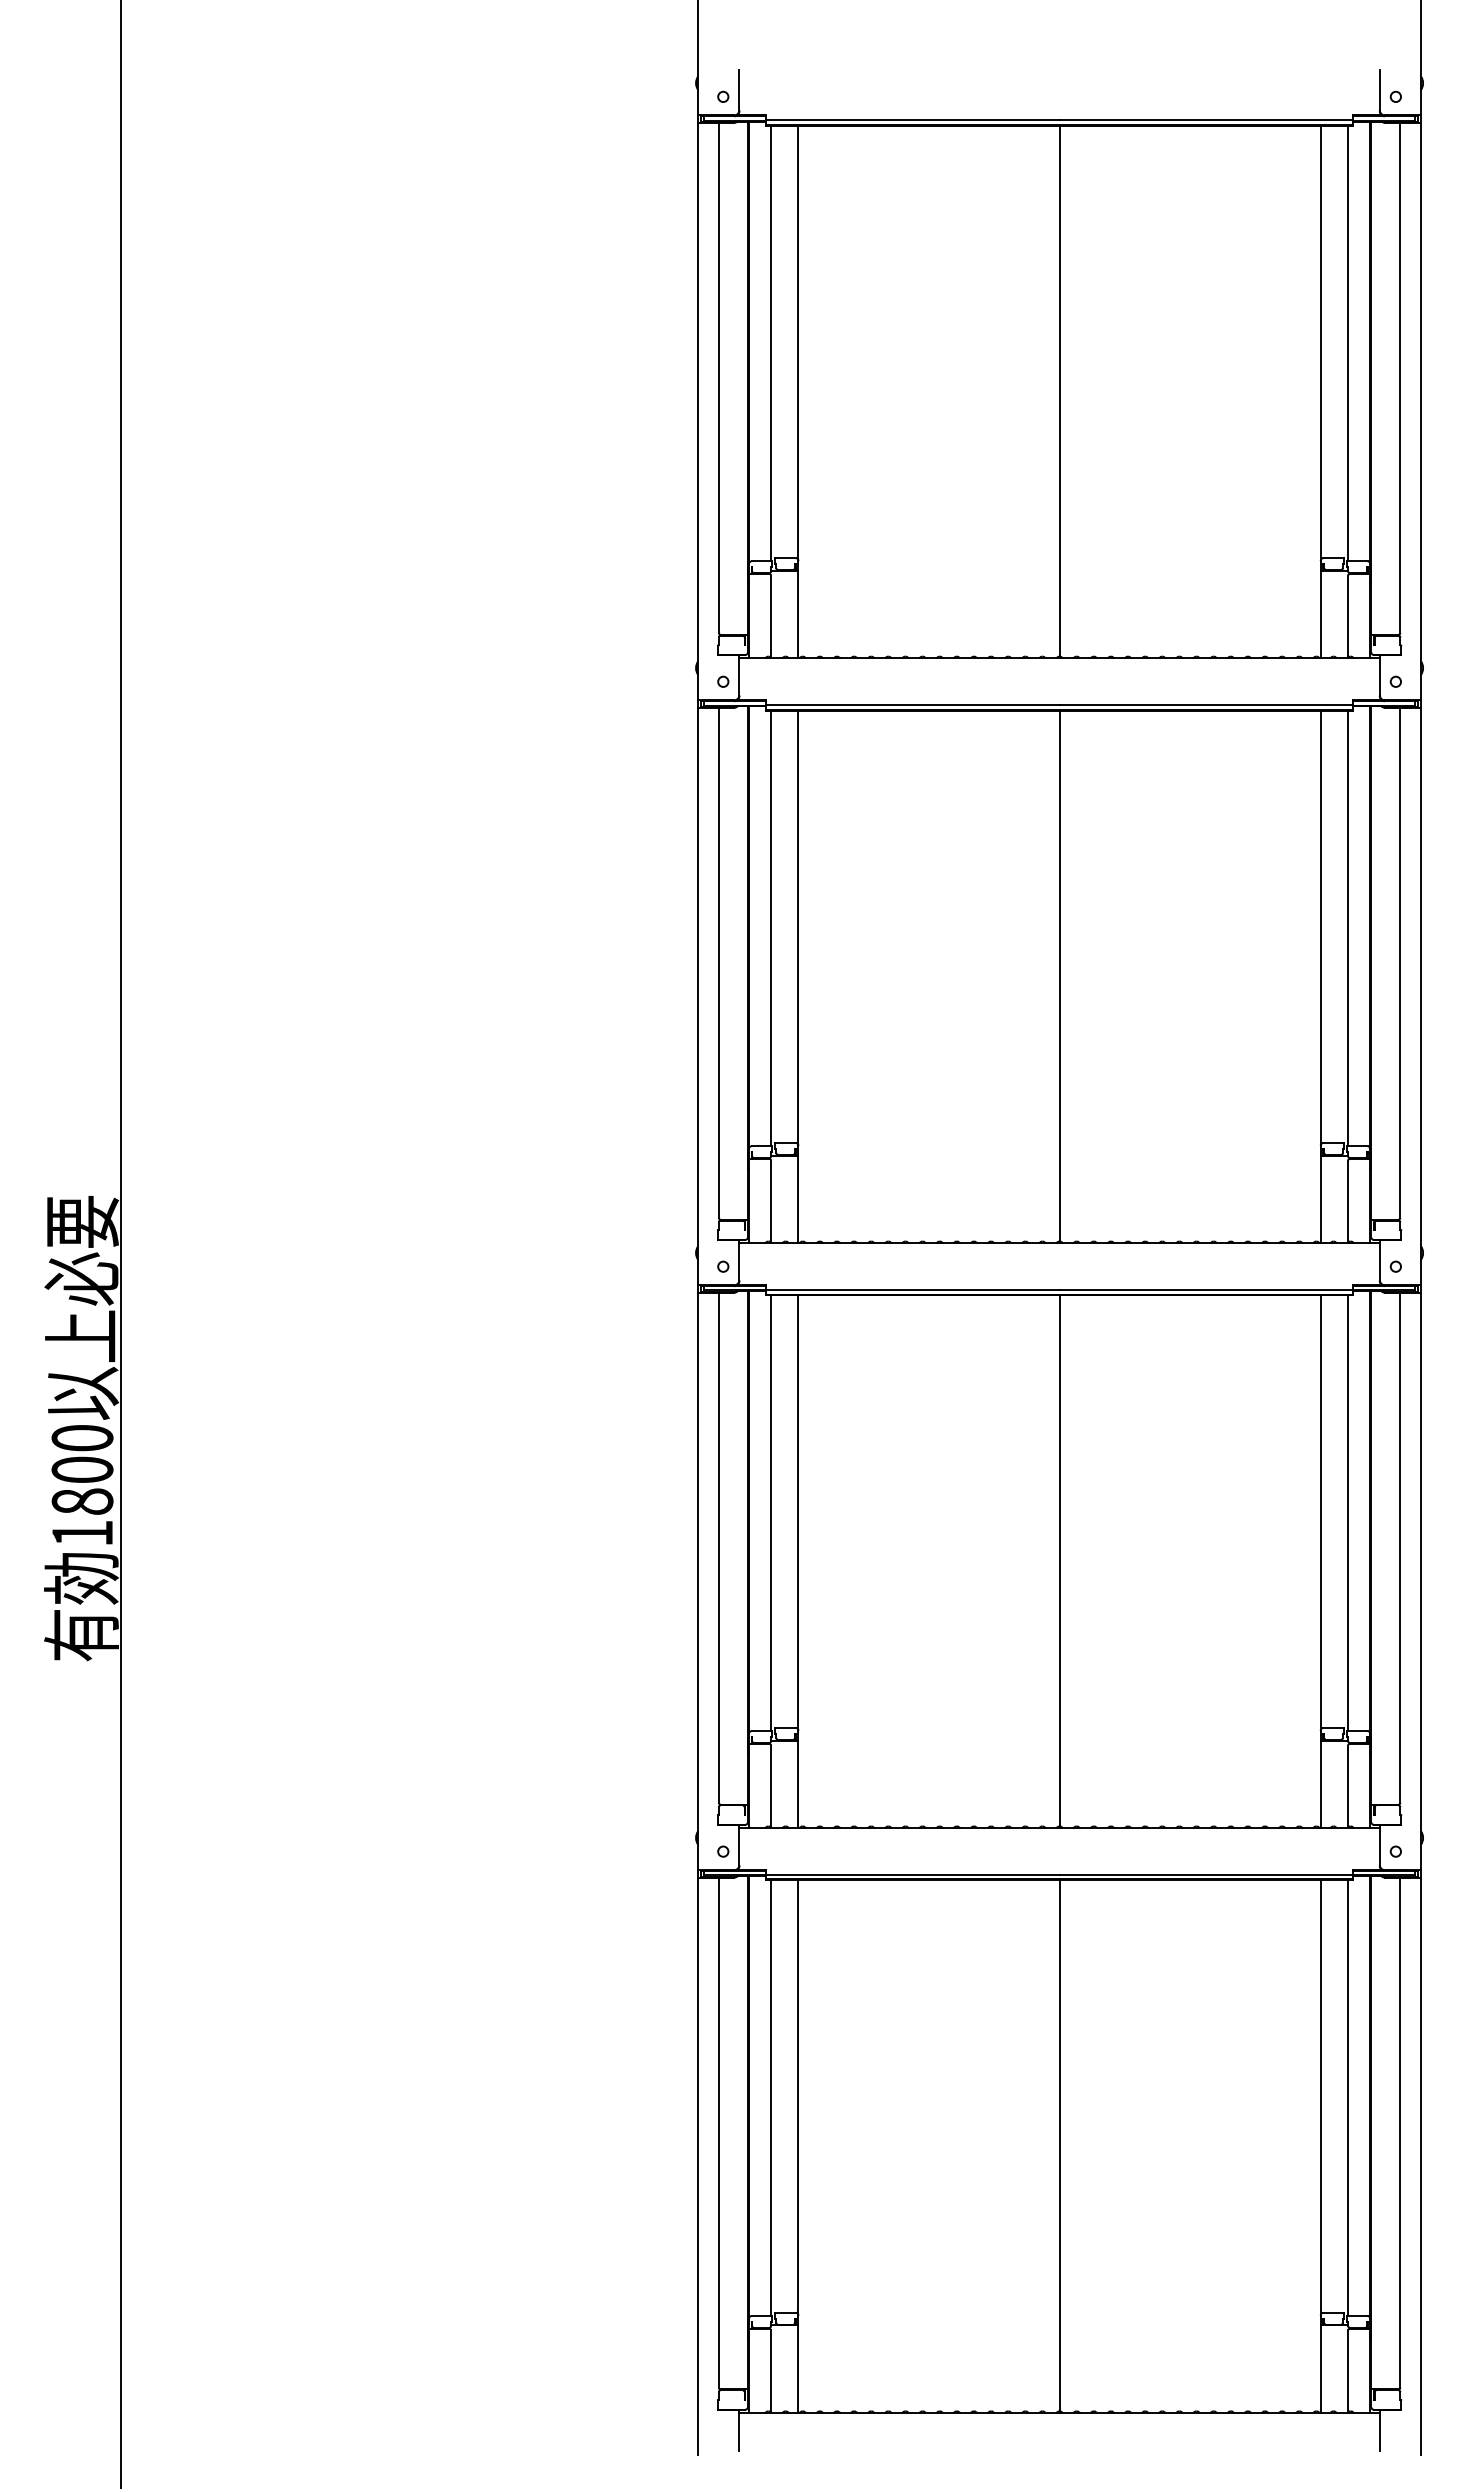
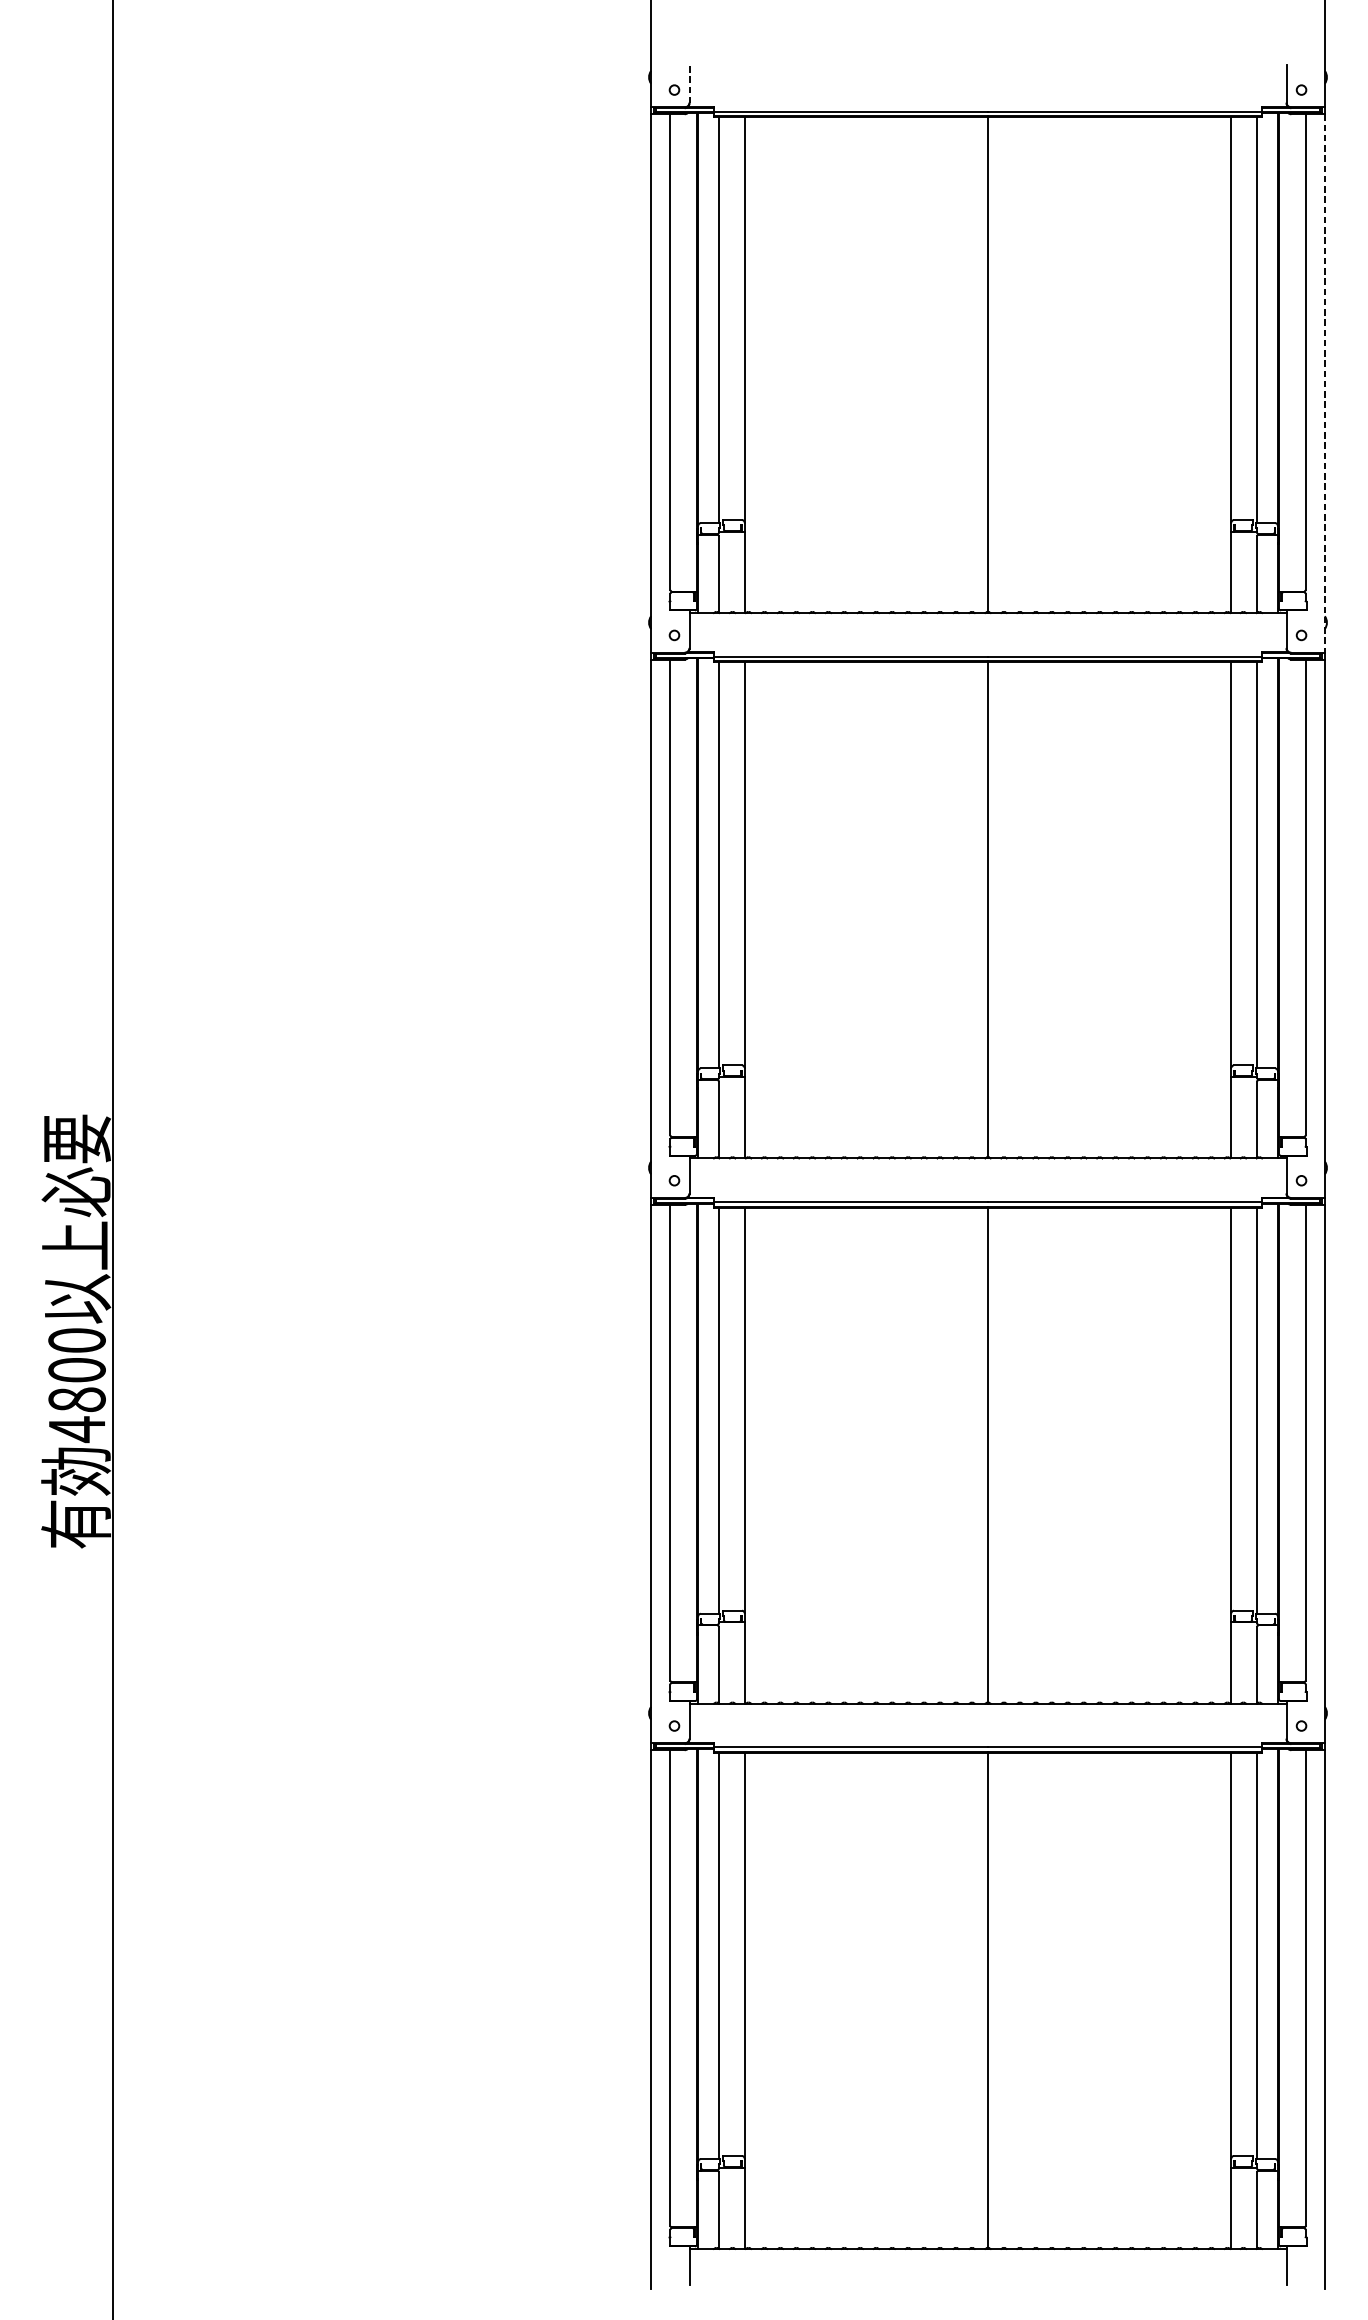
line: (739, 90) -> (689, 84), solid -> dashed
line: (1420, 411) -> (1324, 383), solid -> dashed
text: (82, 1533) -> (77, 1429), 1800 -> 4800

